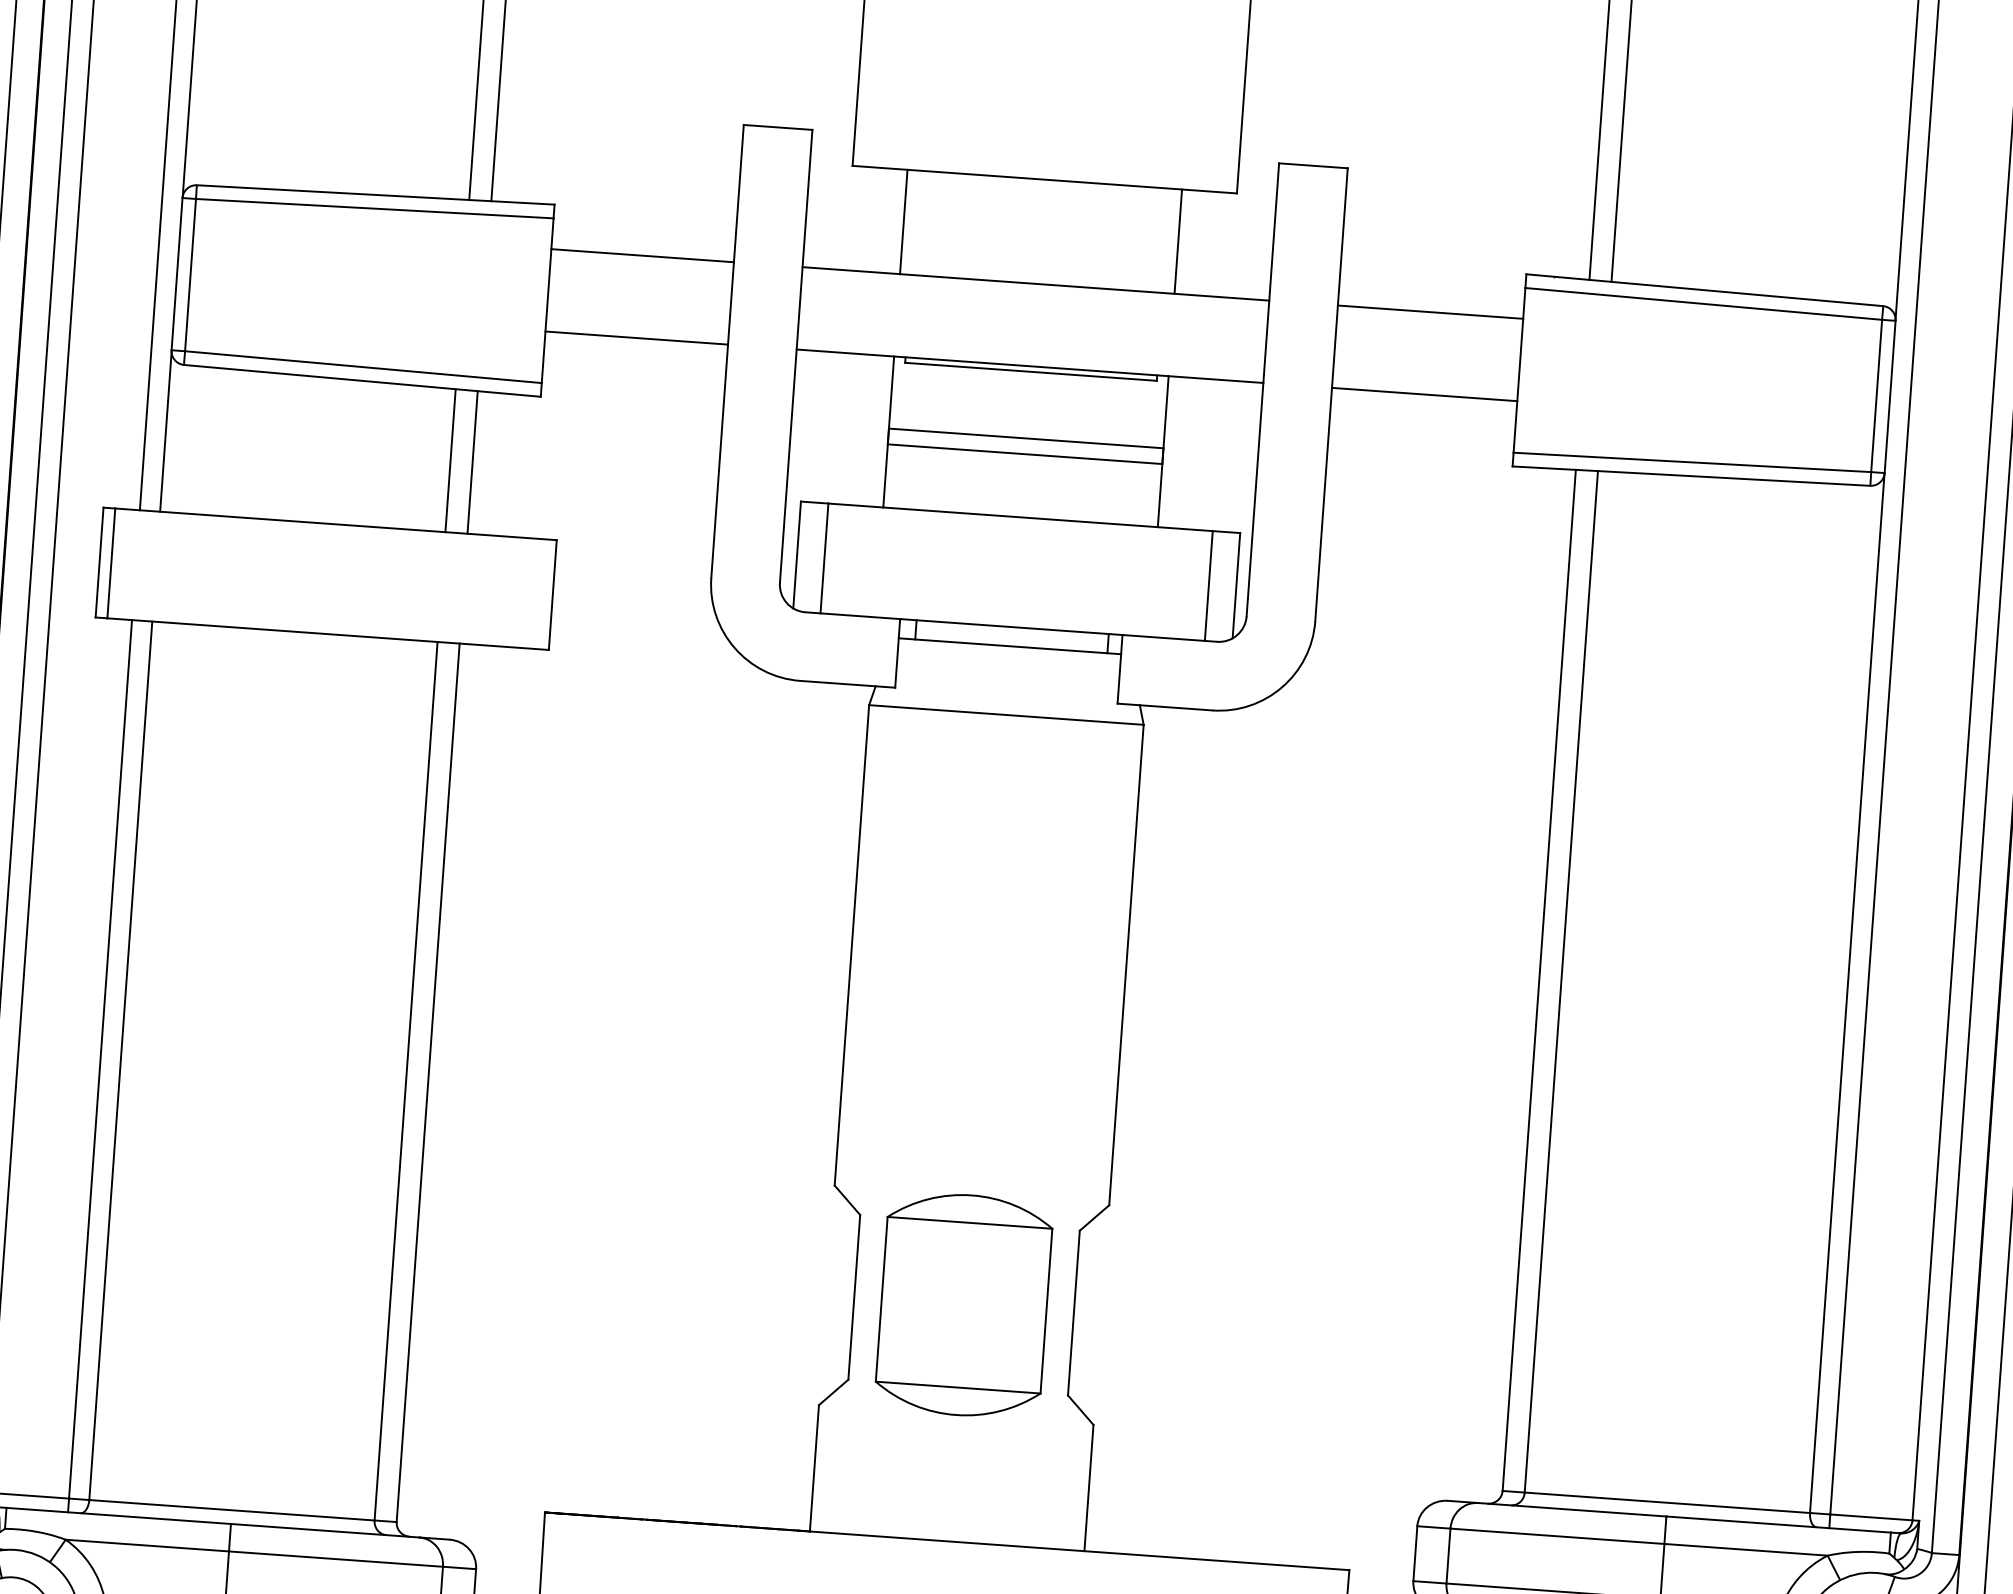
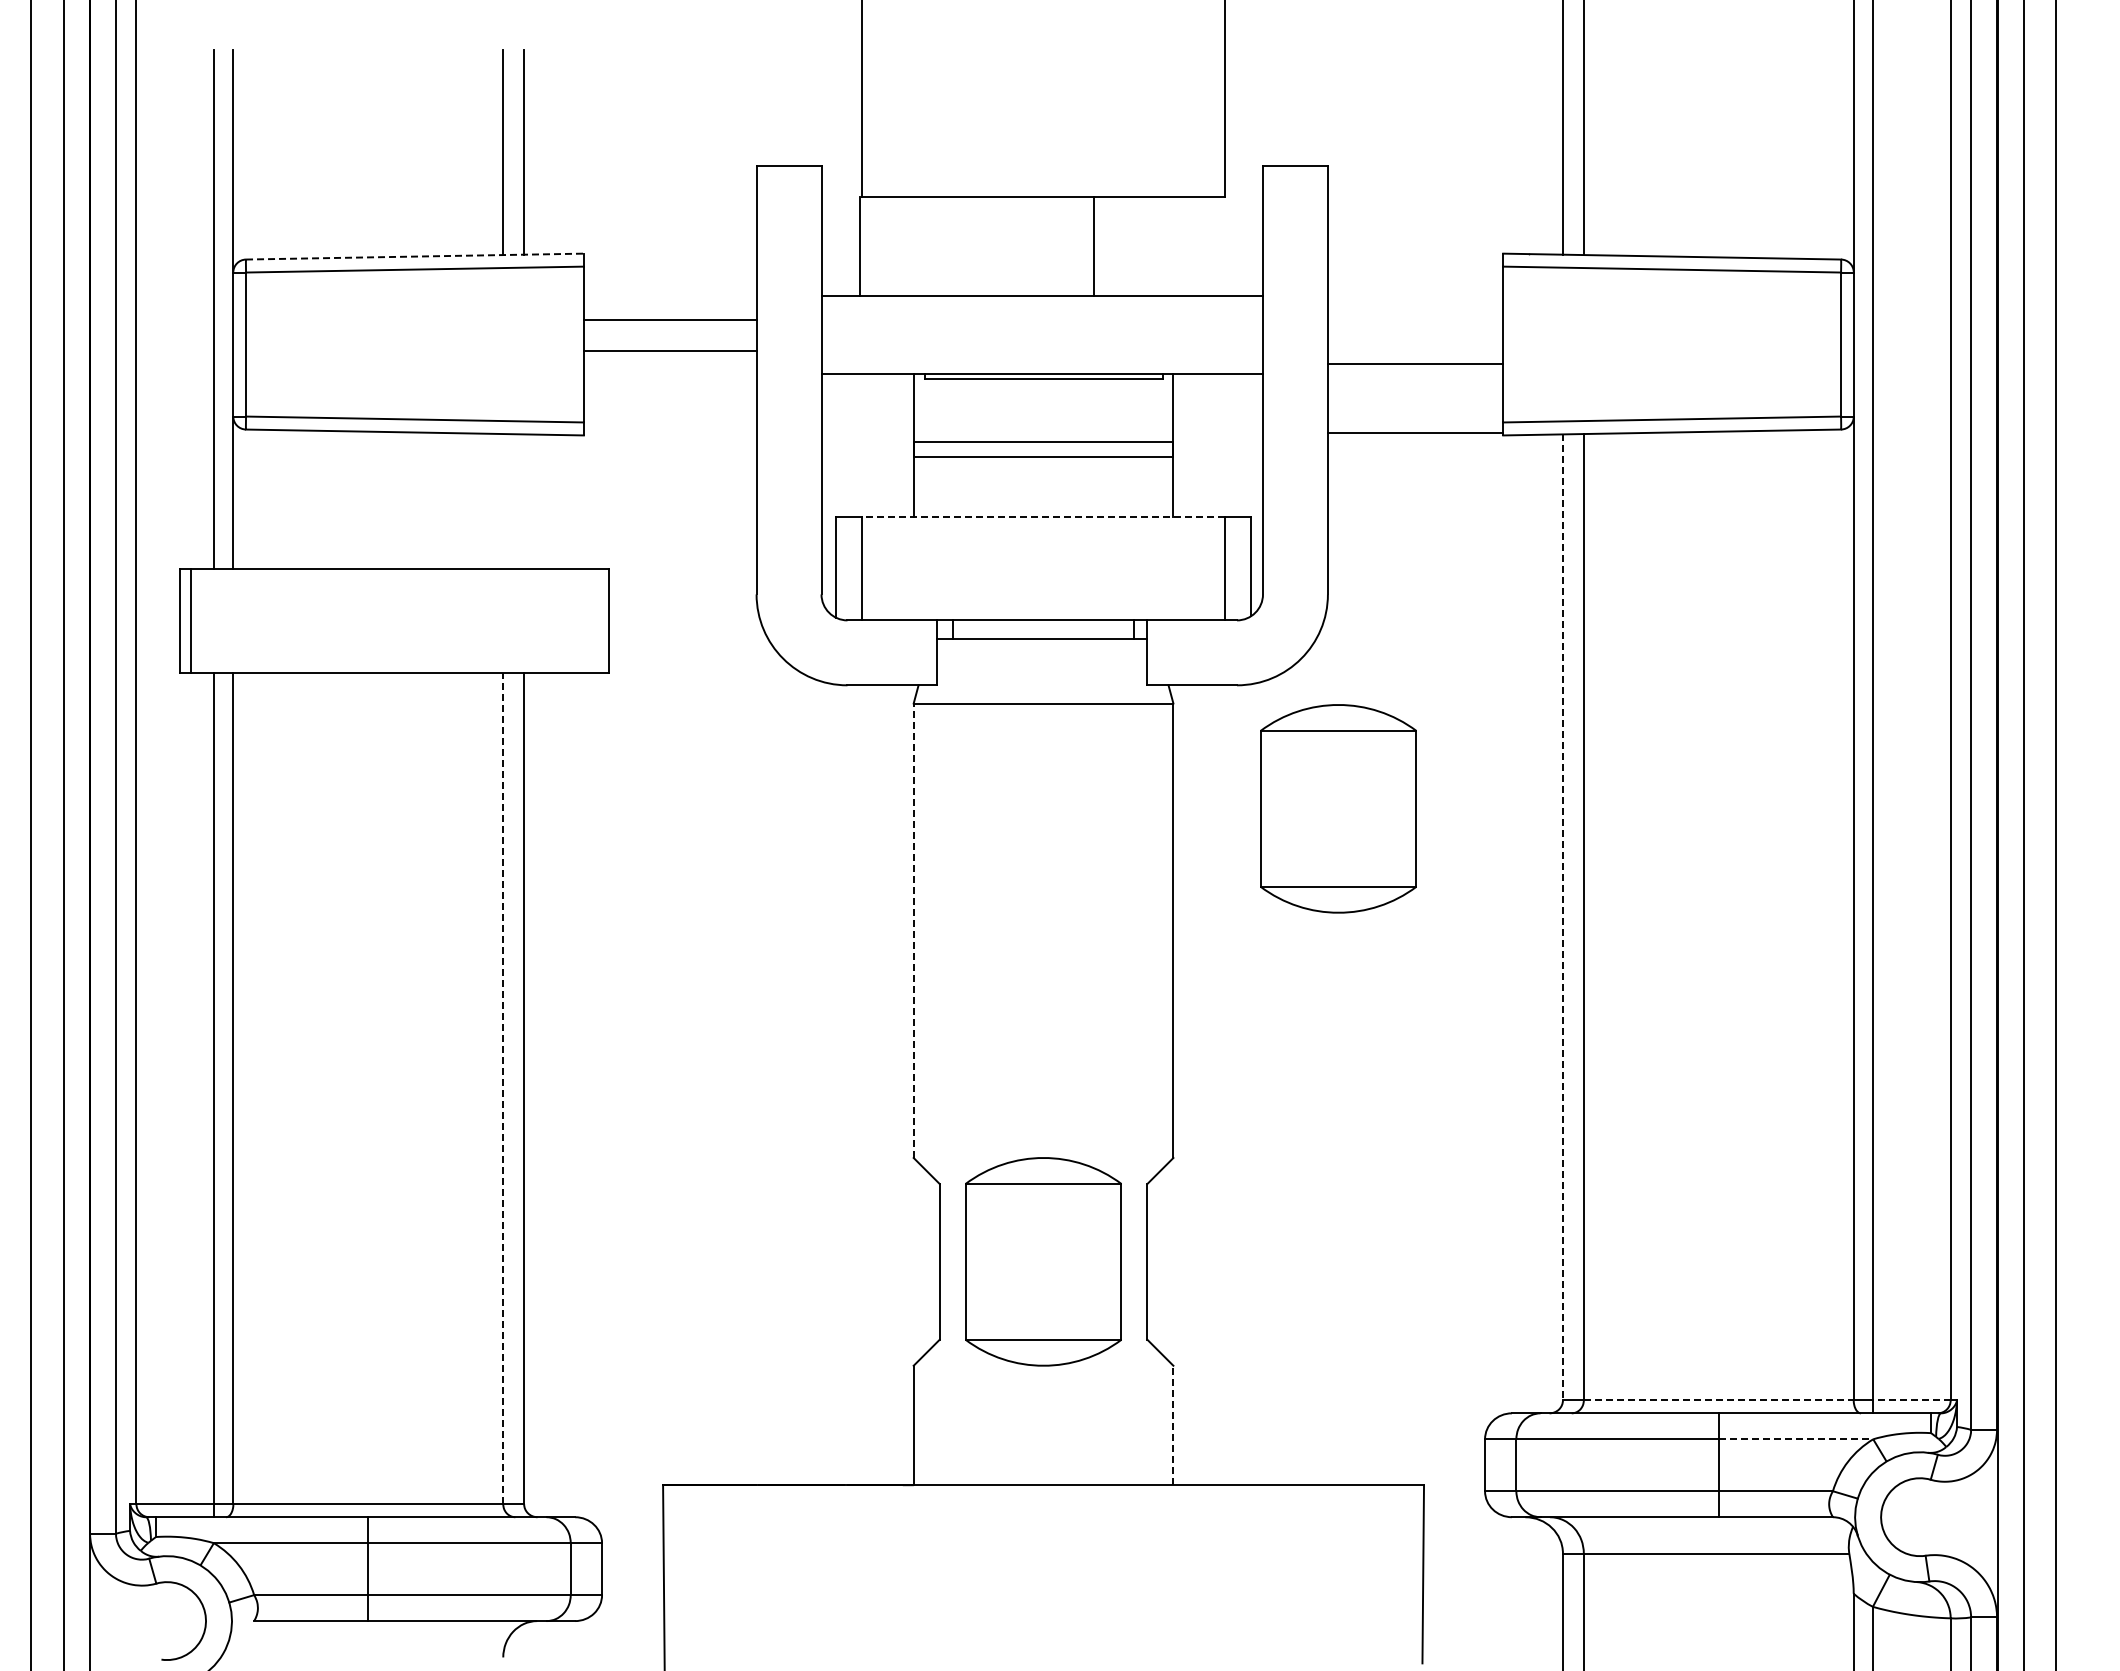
line: (375, 194) -> (414, 256), solid -> dashed
line: (903, 222) -> (859, 246), moved
line: (1178, 241) -> (1094, 246), moved
line: (641, 255) -> (669, 350), moved
line: (1430, 311) -> (1415, 363), moved
line: (635, 337) -> (669, 319), moved
line: (1424, 394) -> (1415, 432), moved
line: (450, 460) -> (503, 501), removed
line: (473, 462) -> (524, 501), removed
line: (1020, 517) -> (1043, 516), solid -> dashed
part: (1310, 848) -> (1338, 808), added
line: (851, 945) -> (913, 930), solid -> dashed
line: (1538, 980) -> (1562, 917), solid -> dashed
line: (406, 1081) -> (503, 1088), solid -> dashed
line: (1089, 1488) -> (1173, 1425), solid -> dashed
line: (1667, 1502) -> (1718, 1400), solid -> dashed
line: (1871, 1517) -> (1911, 1400), solid -> dashed
line: (1746, 1550) -> (1796, 1439), solid -> dashed

